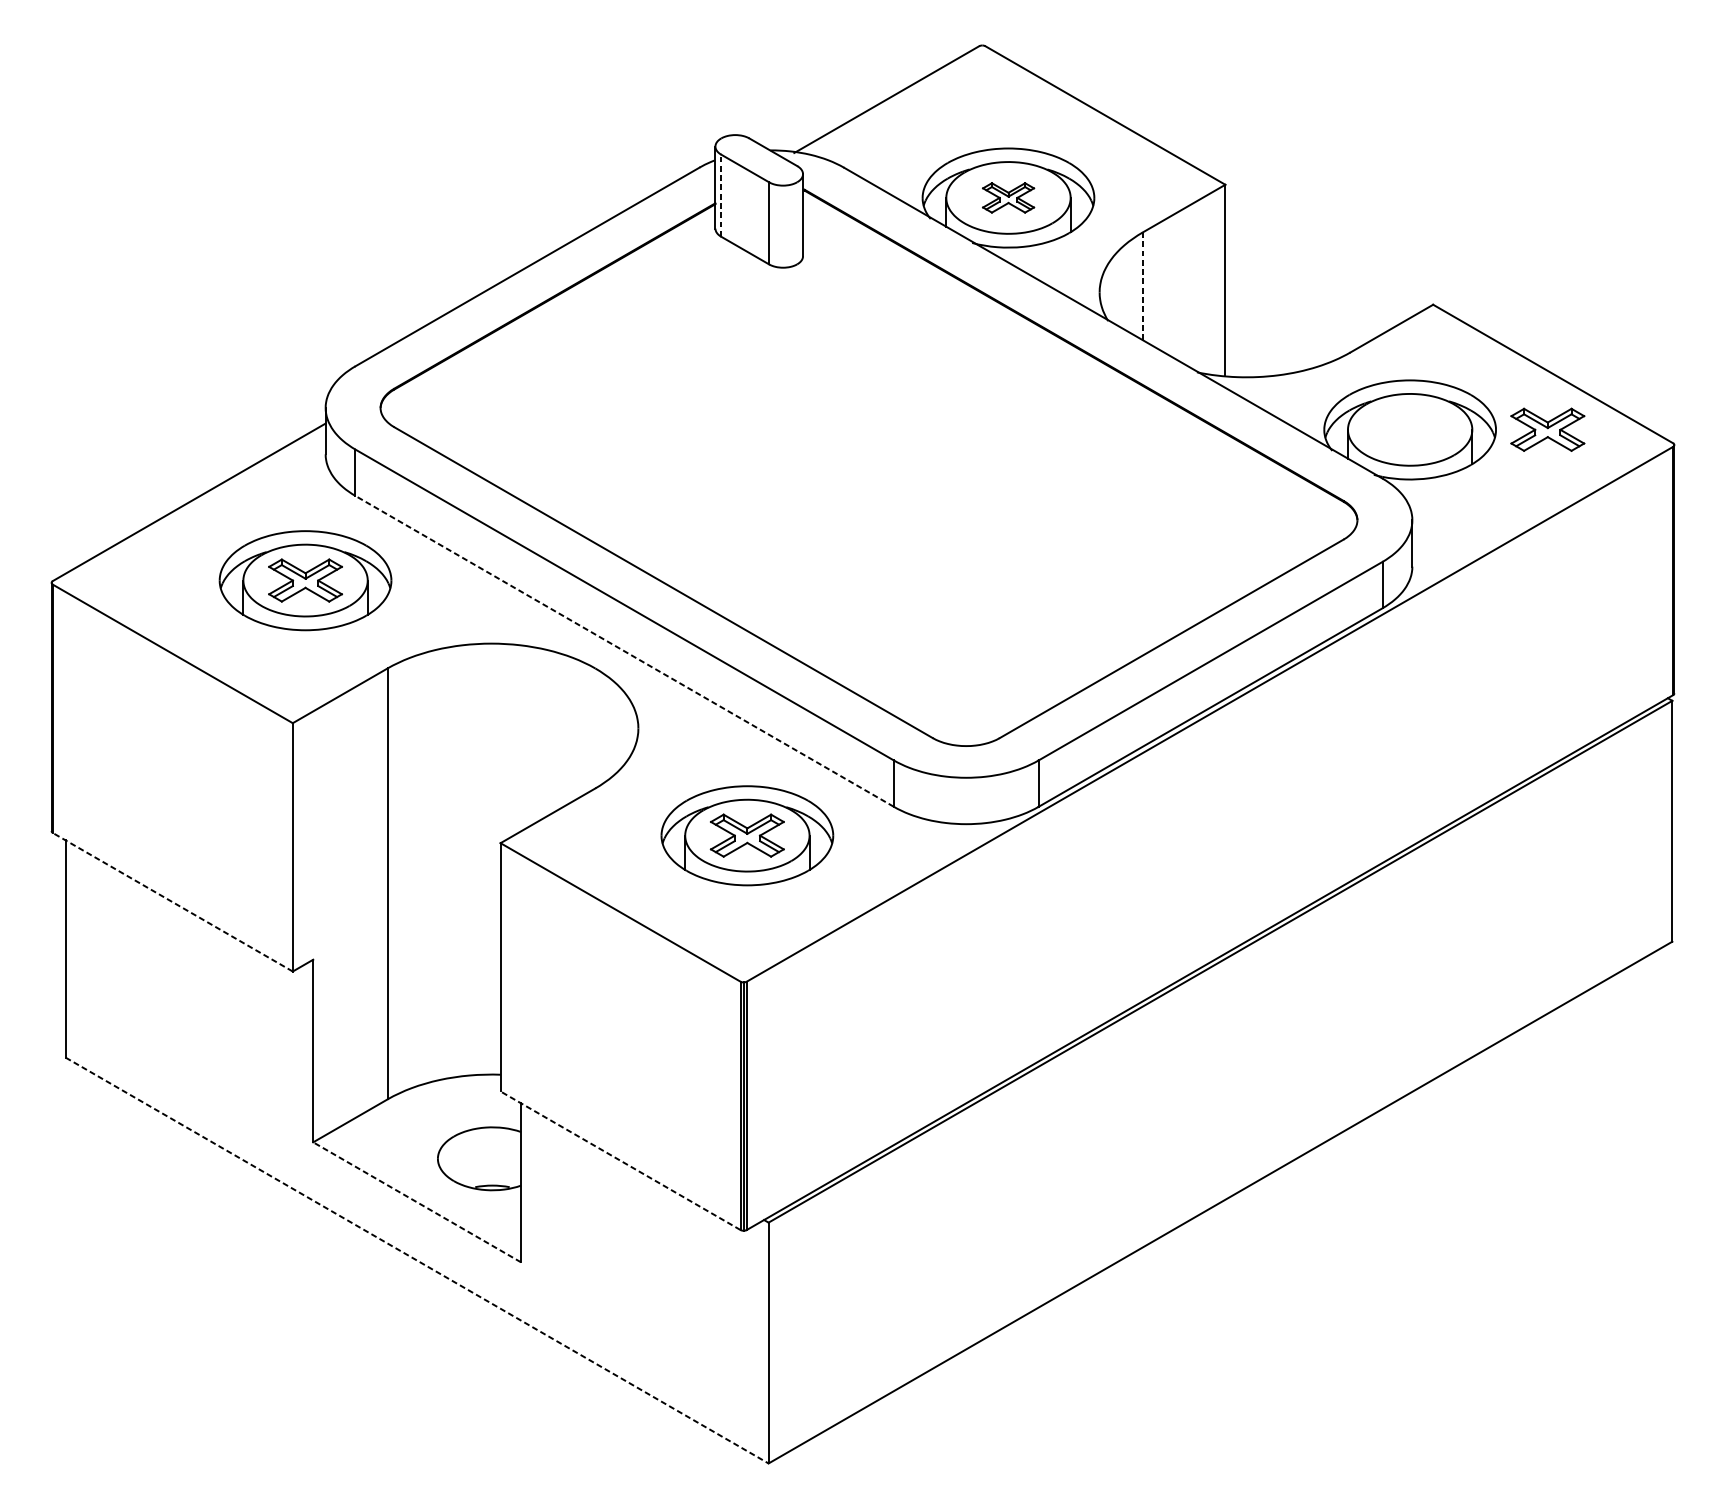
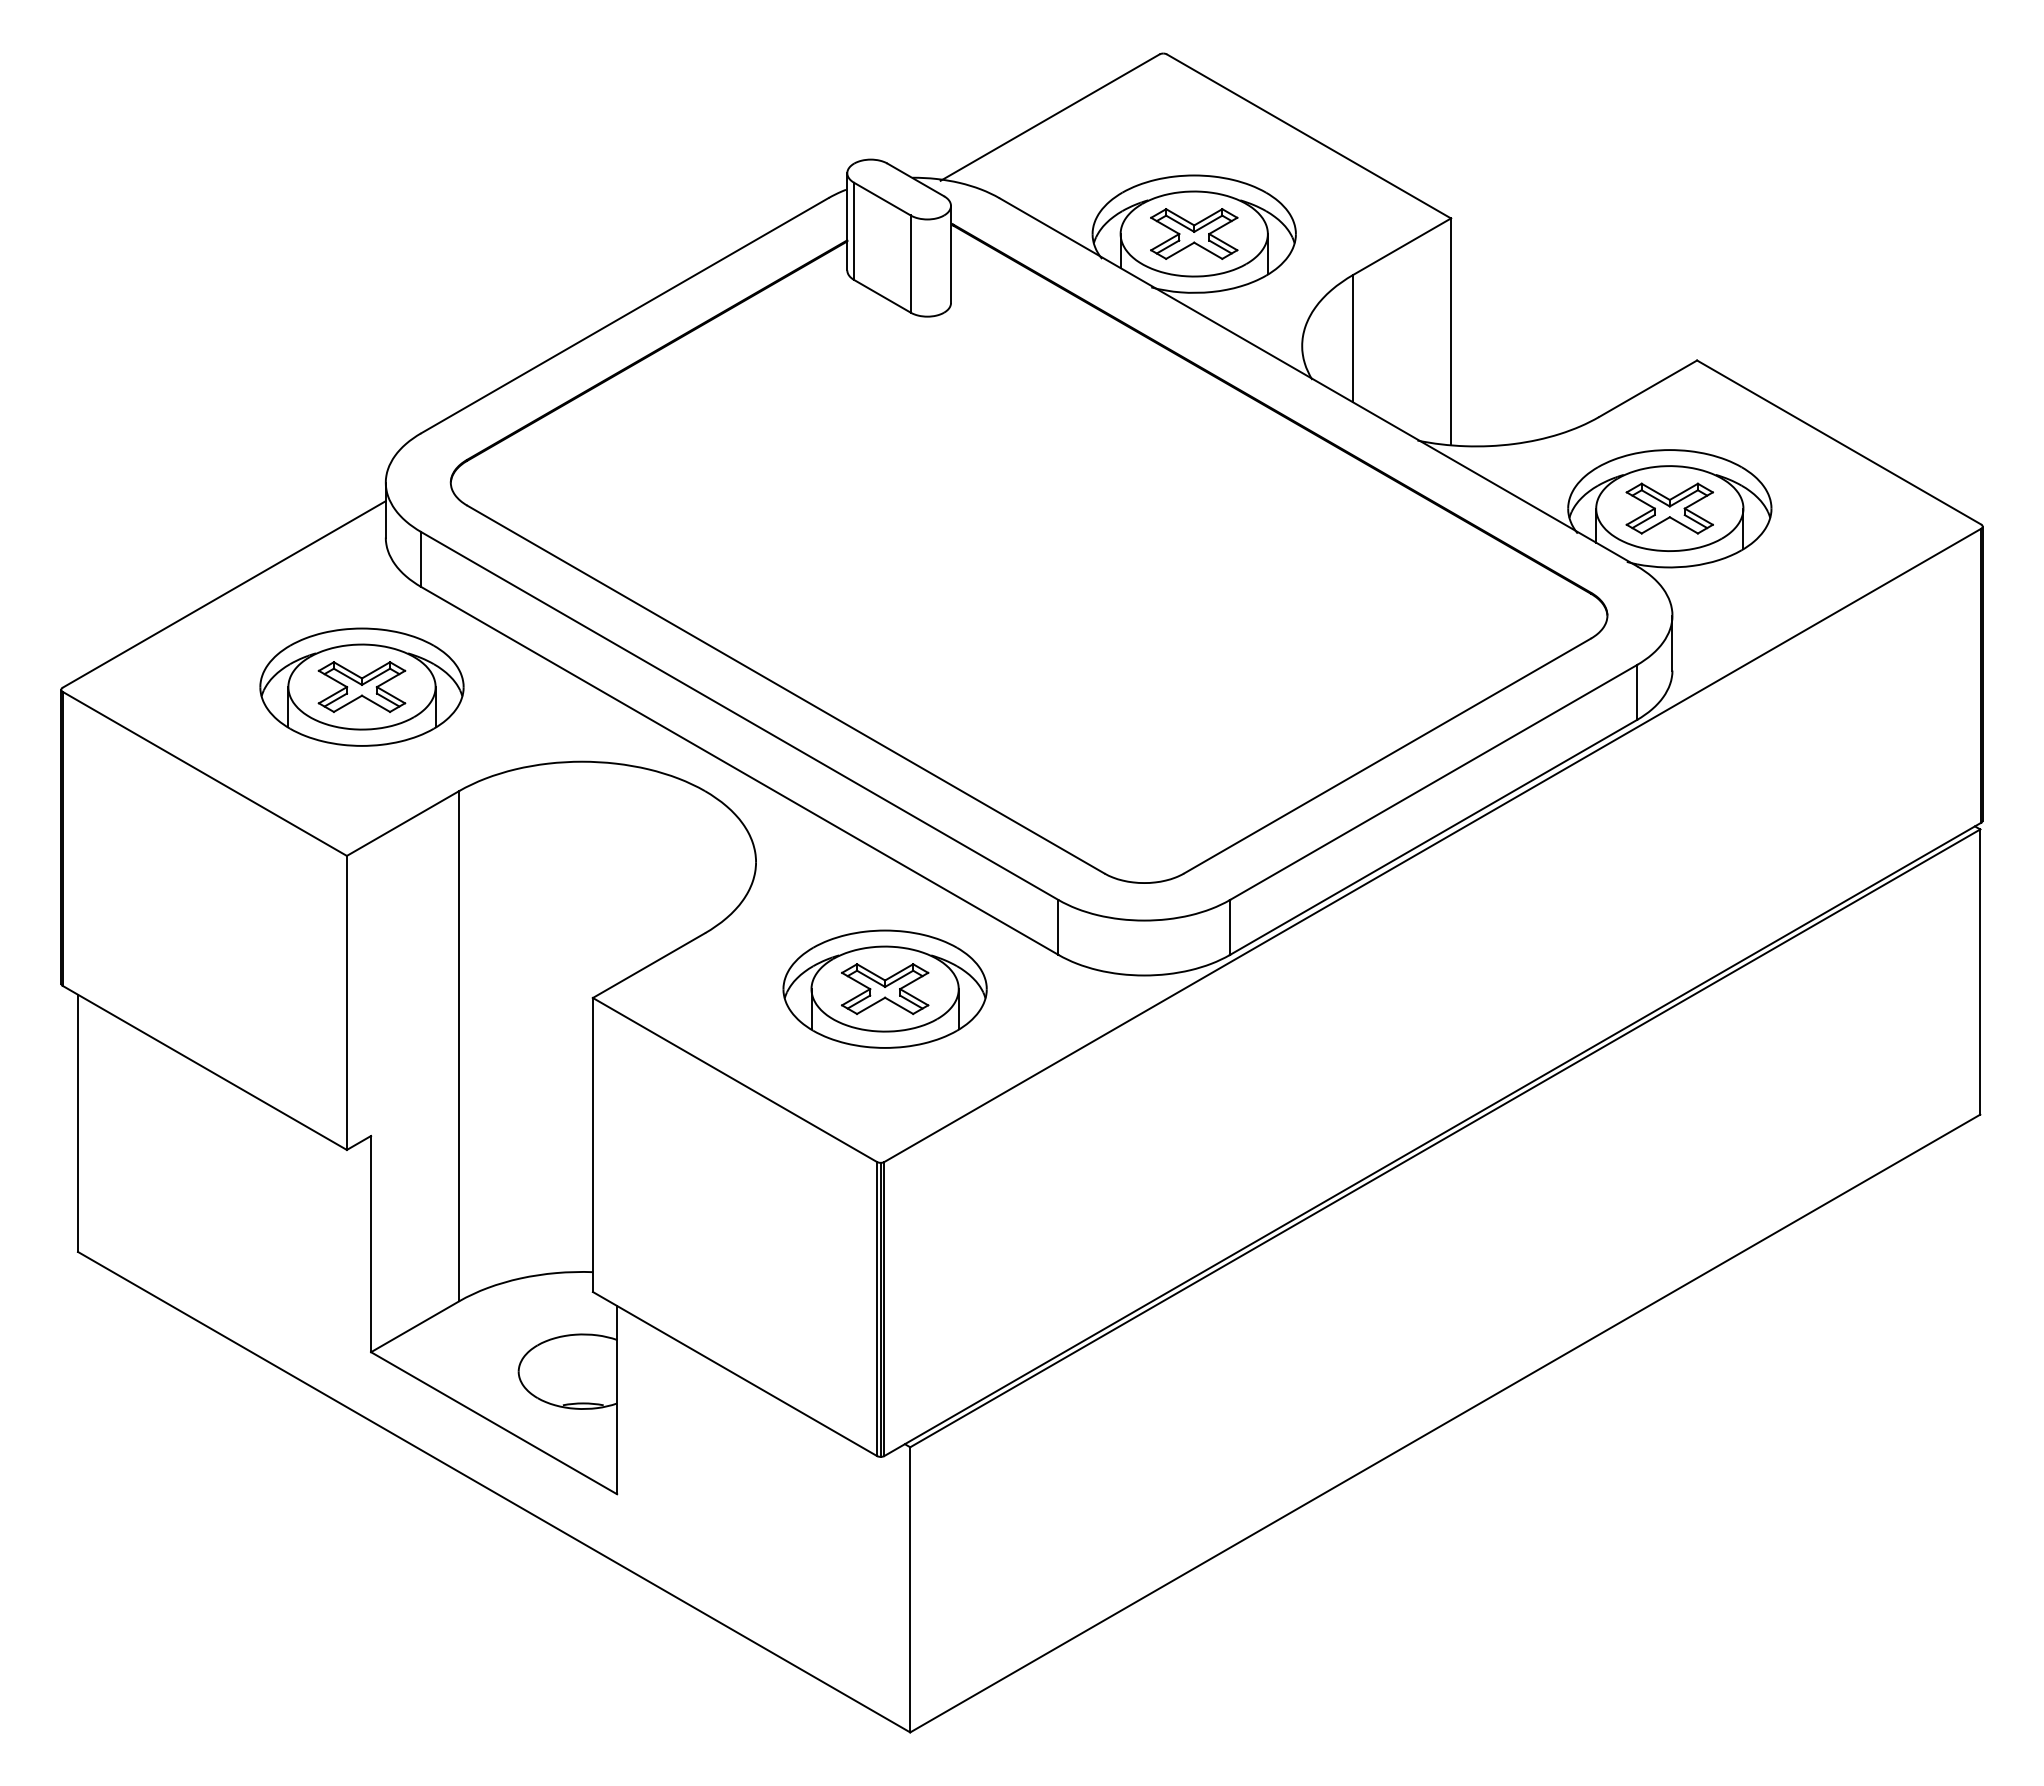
line: (721, 195) -> (854, 231), dashed -> solid
part: (1008, 197) -> (1194, 233), size x1.43
line: (1142, 286) -> (1353, 338), dashed -> solid
part: (1547, 429) -> (1669, 508), moved
line: (624, 651) -> (739, 770), dashed -> solid
line: (172, 901) -> (204, 1067), dashed -> solid
line: (620, 1160) -> (734, 1373), dashed -> solid
line: (416, 1201) -> (493, 1422), dashed -> solid
line: (417, 1260) -> (494, 1492), dashed -> solid

